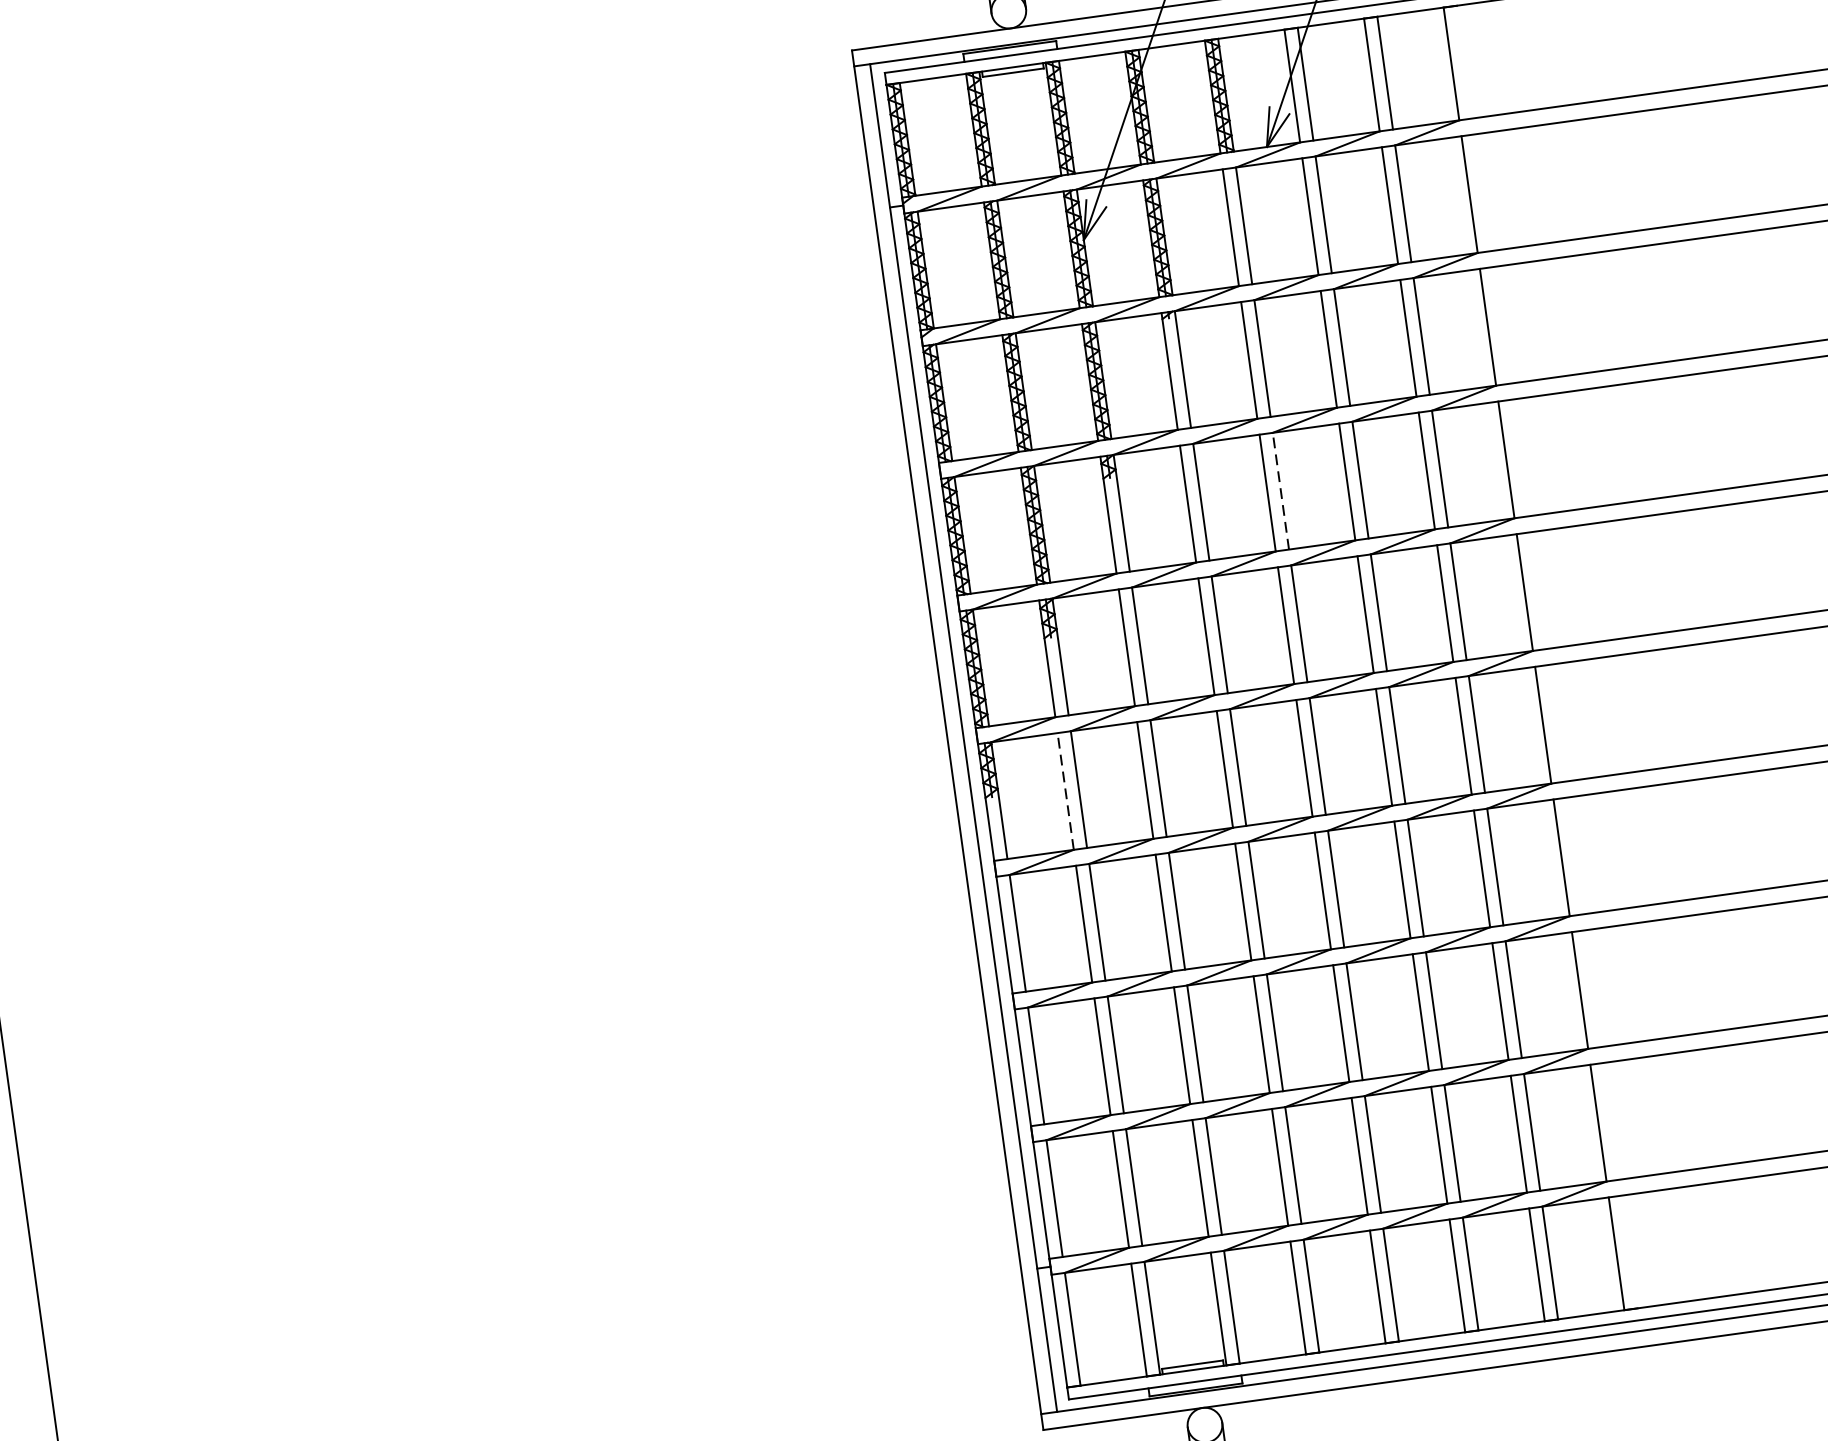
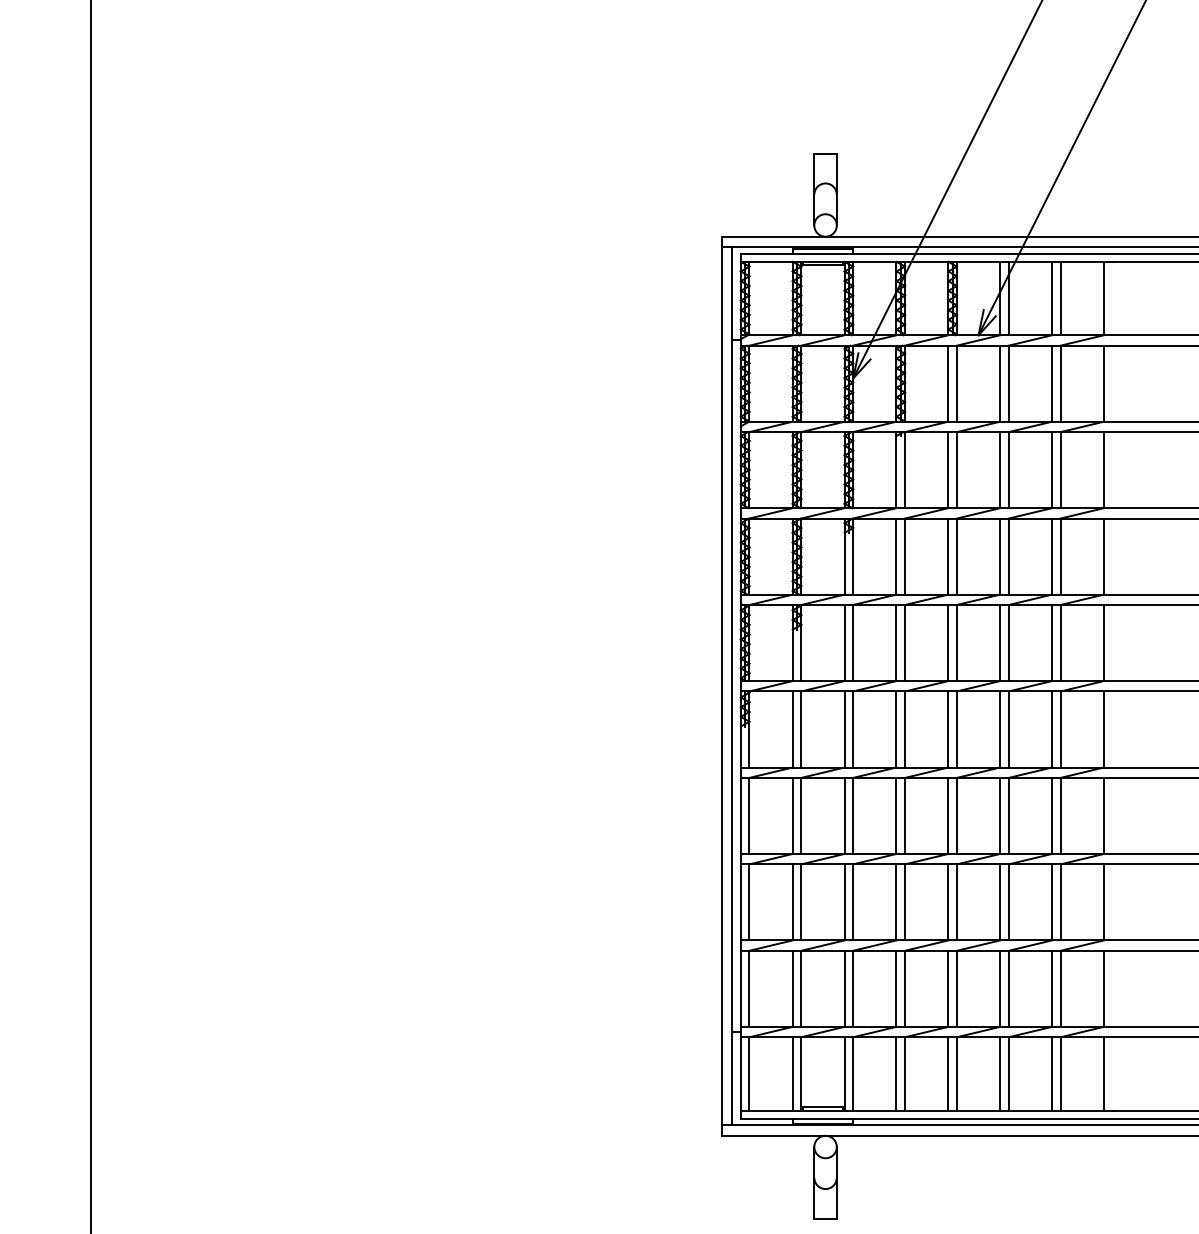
line: (1280, 491) -> (956, 556), dashed -> solid
line: (1065, 790) -> (792, 728), dashed -> solid

